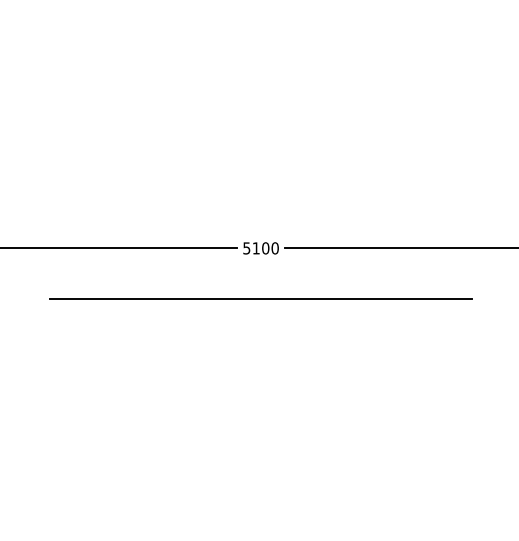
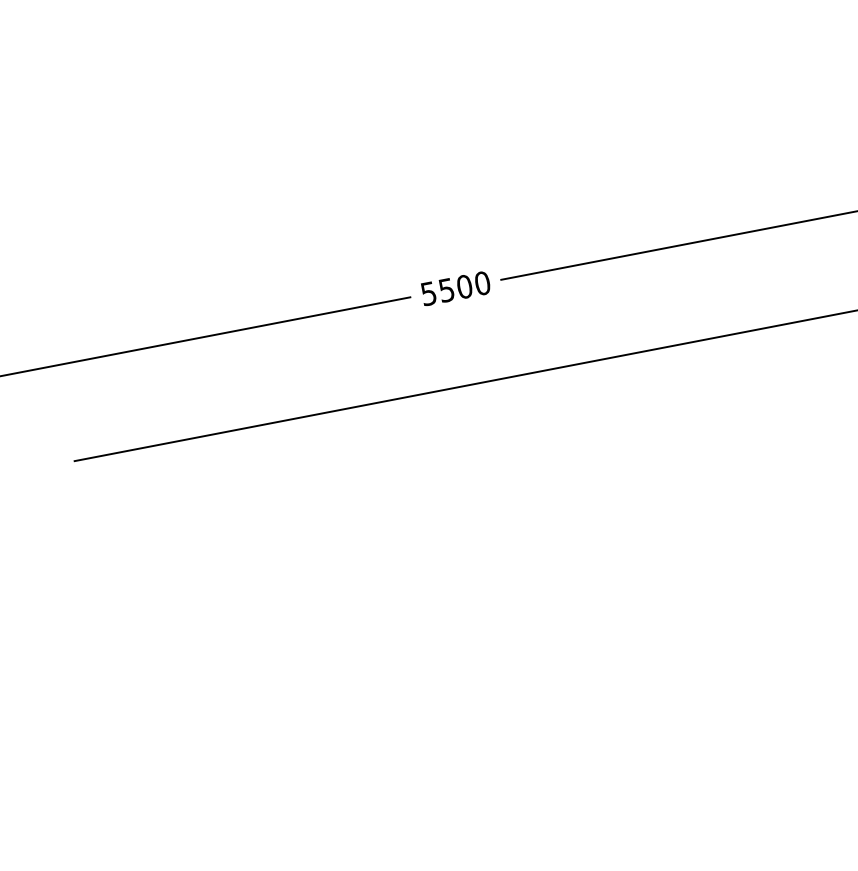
text: (255, 248) -> (445, 290), 5100 -> 5500

